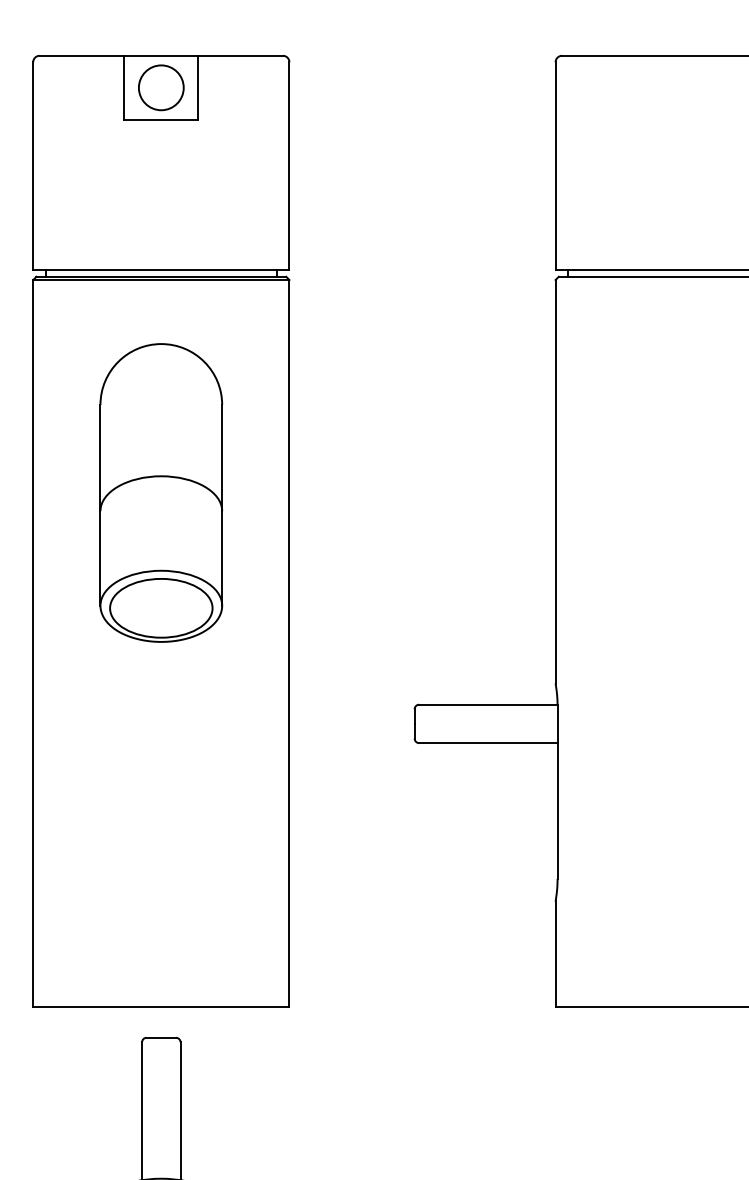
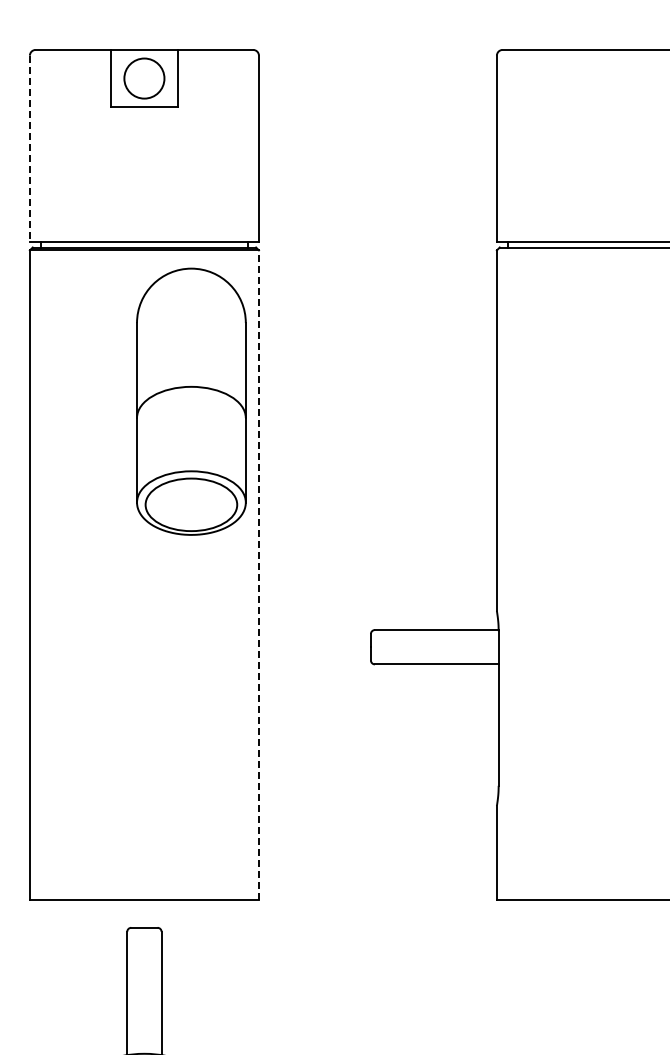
line: (32, 167) -> (29, 149), solid -> dashed
part: (161, 492) -> (191, 401), moved
line: (288, 643) -> (258, 575), solid -> dashed

